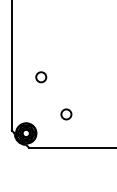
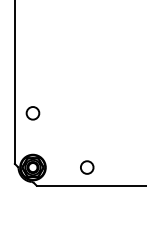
circle: (41, 77) -> (33, 113), moved
circle: (66, 114) -> (87, 167), moved

